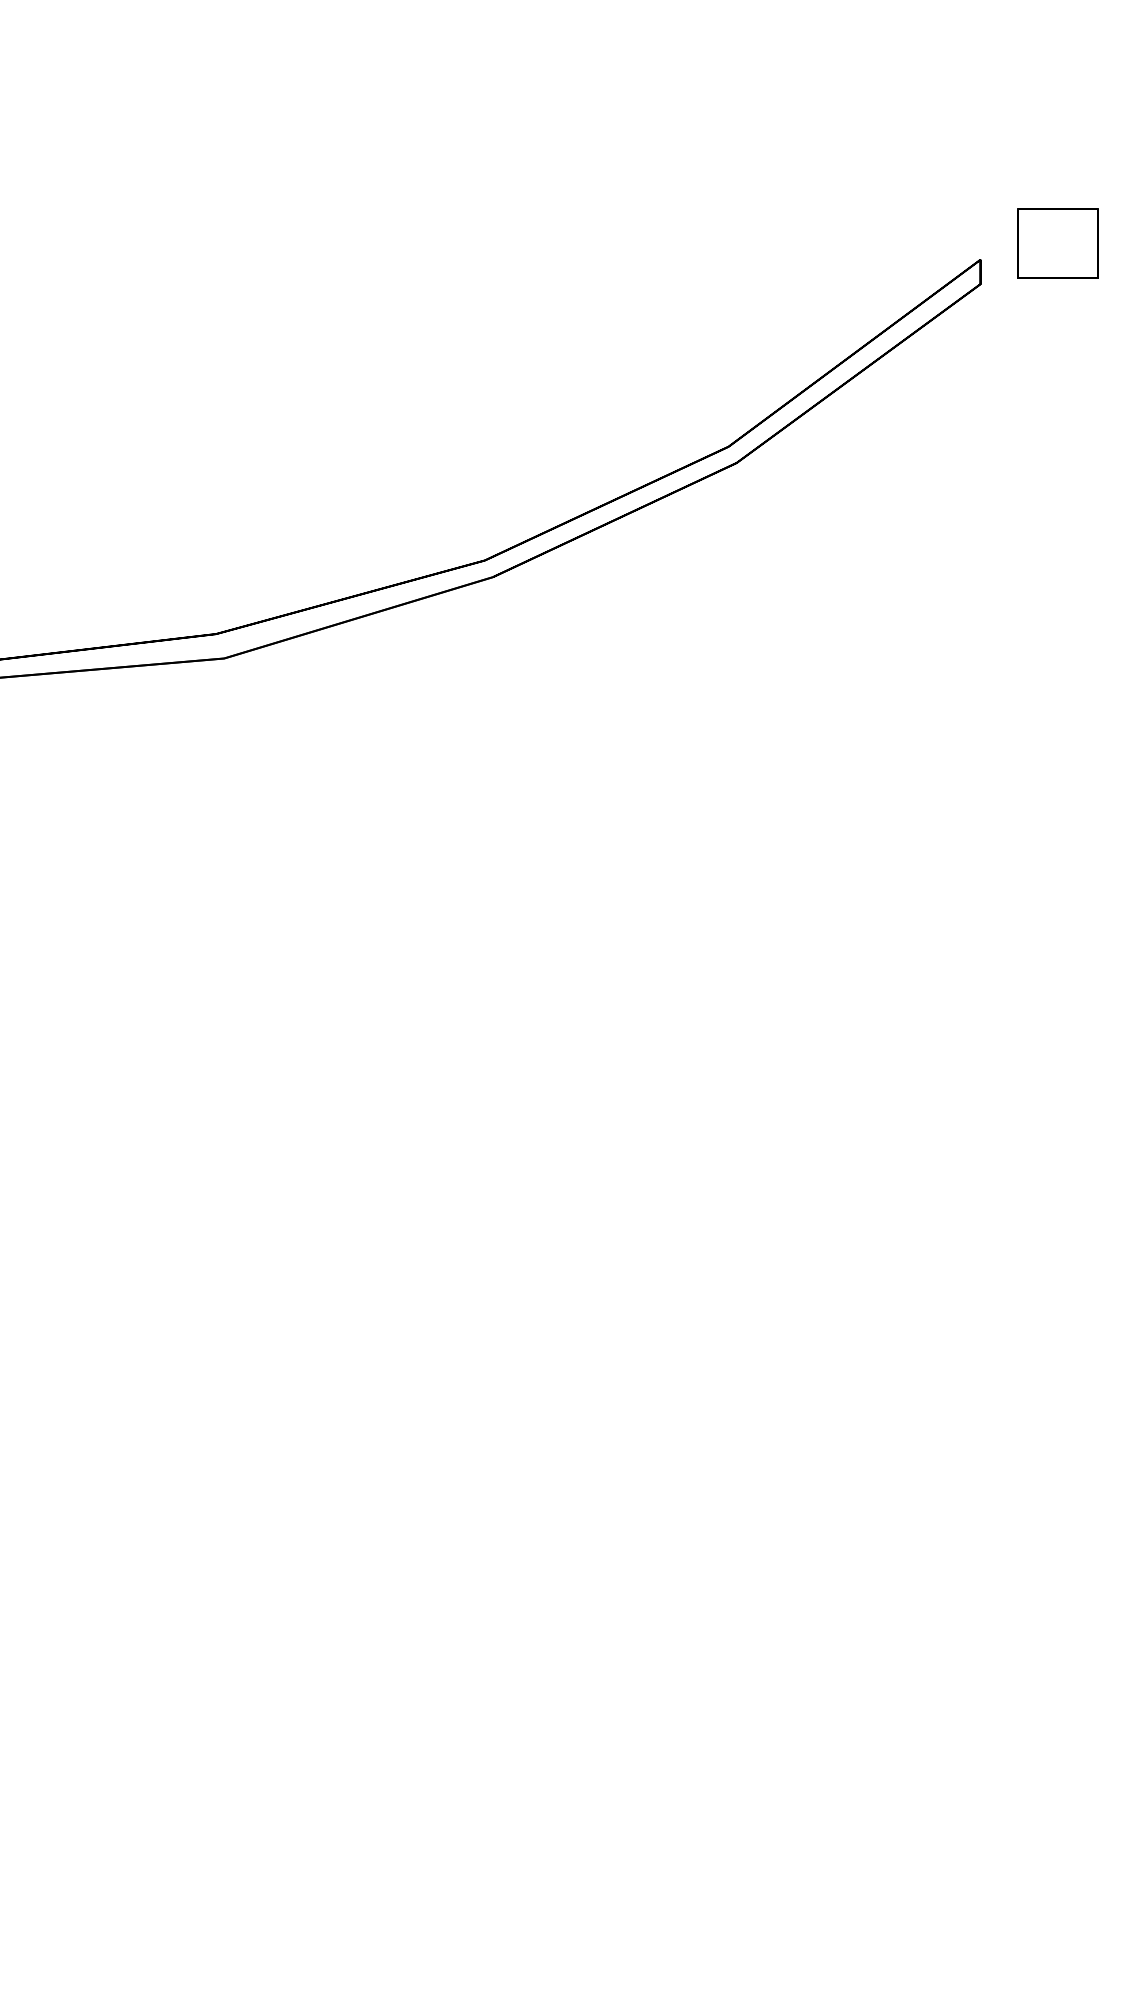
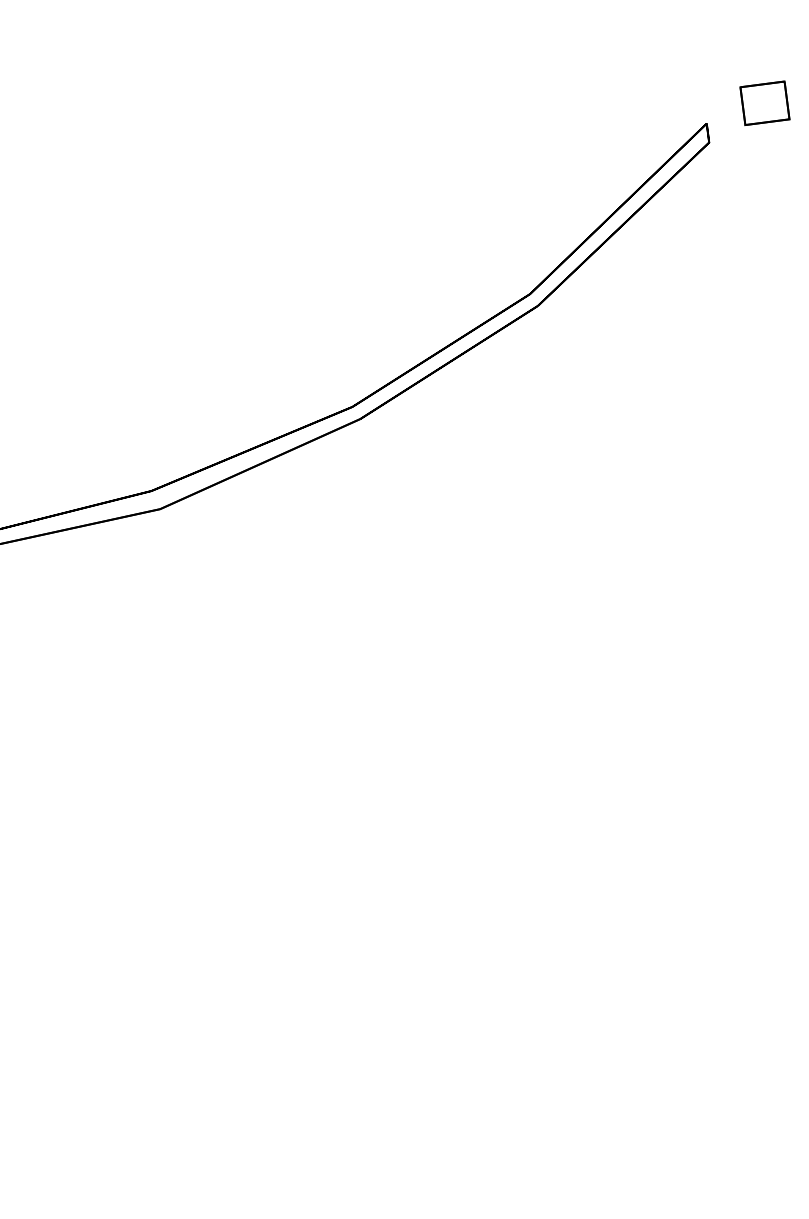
part: (1057, 243) -> (764, 103), size x0.71

